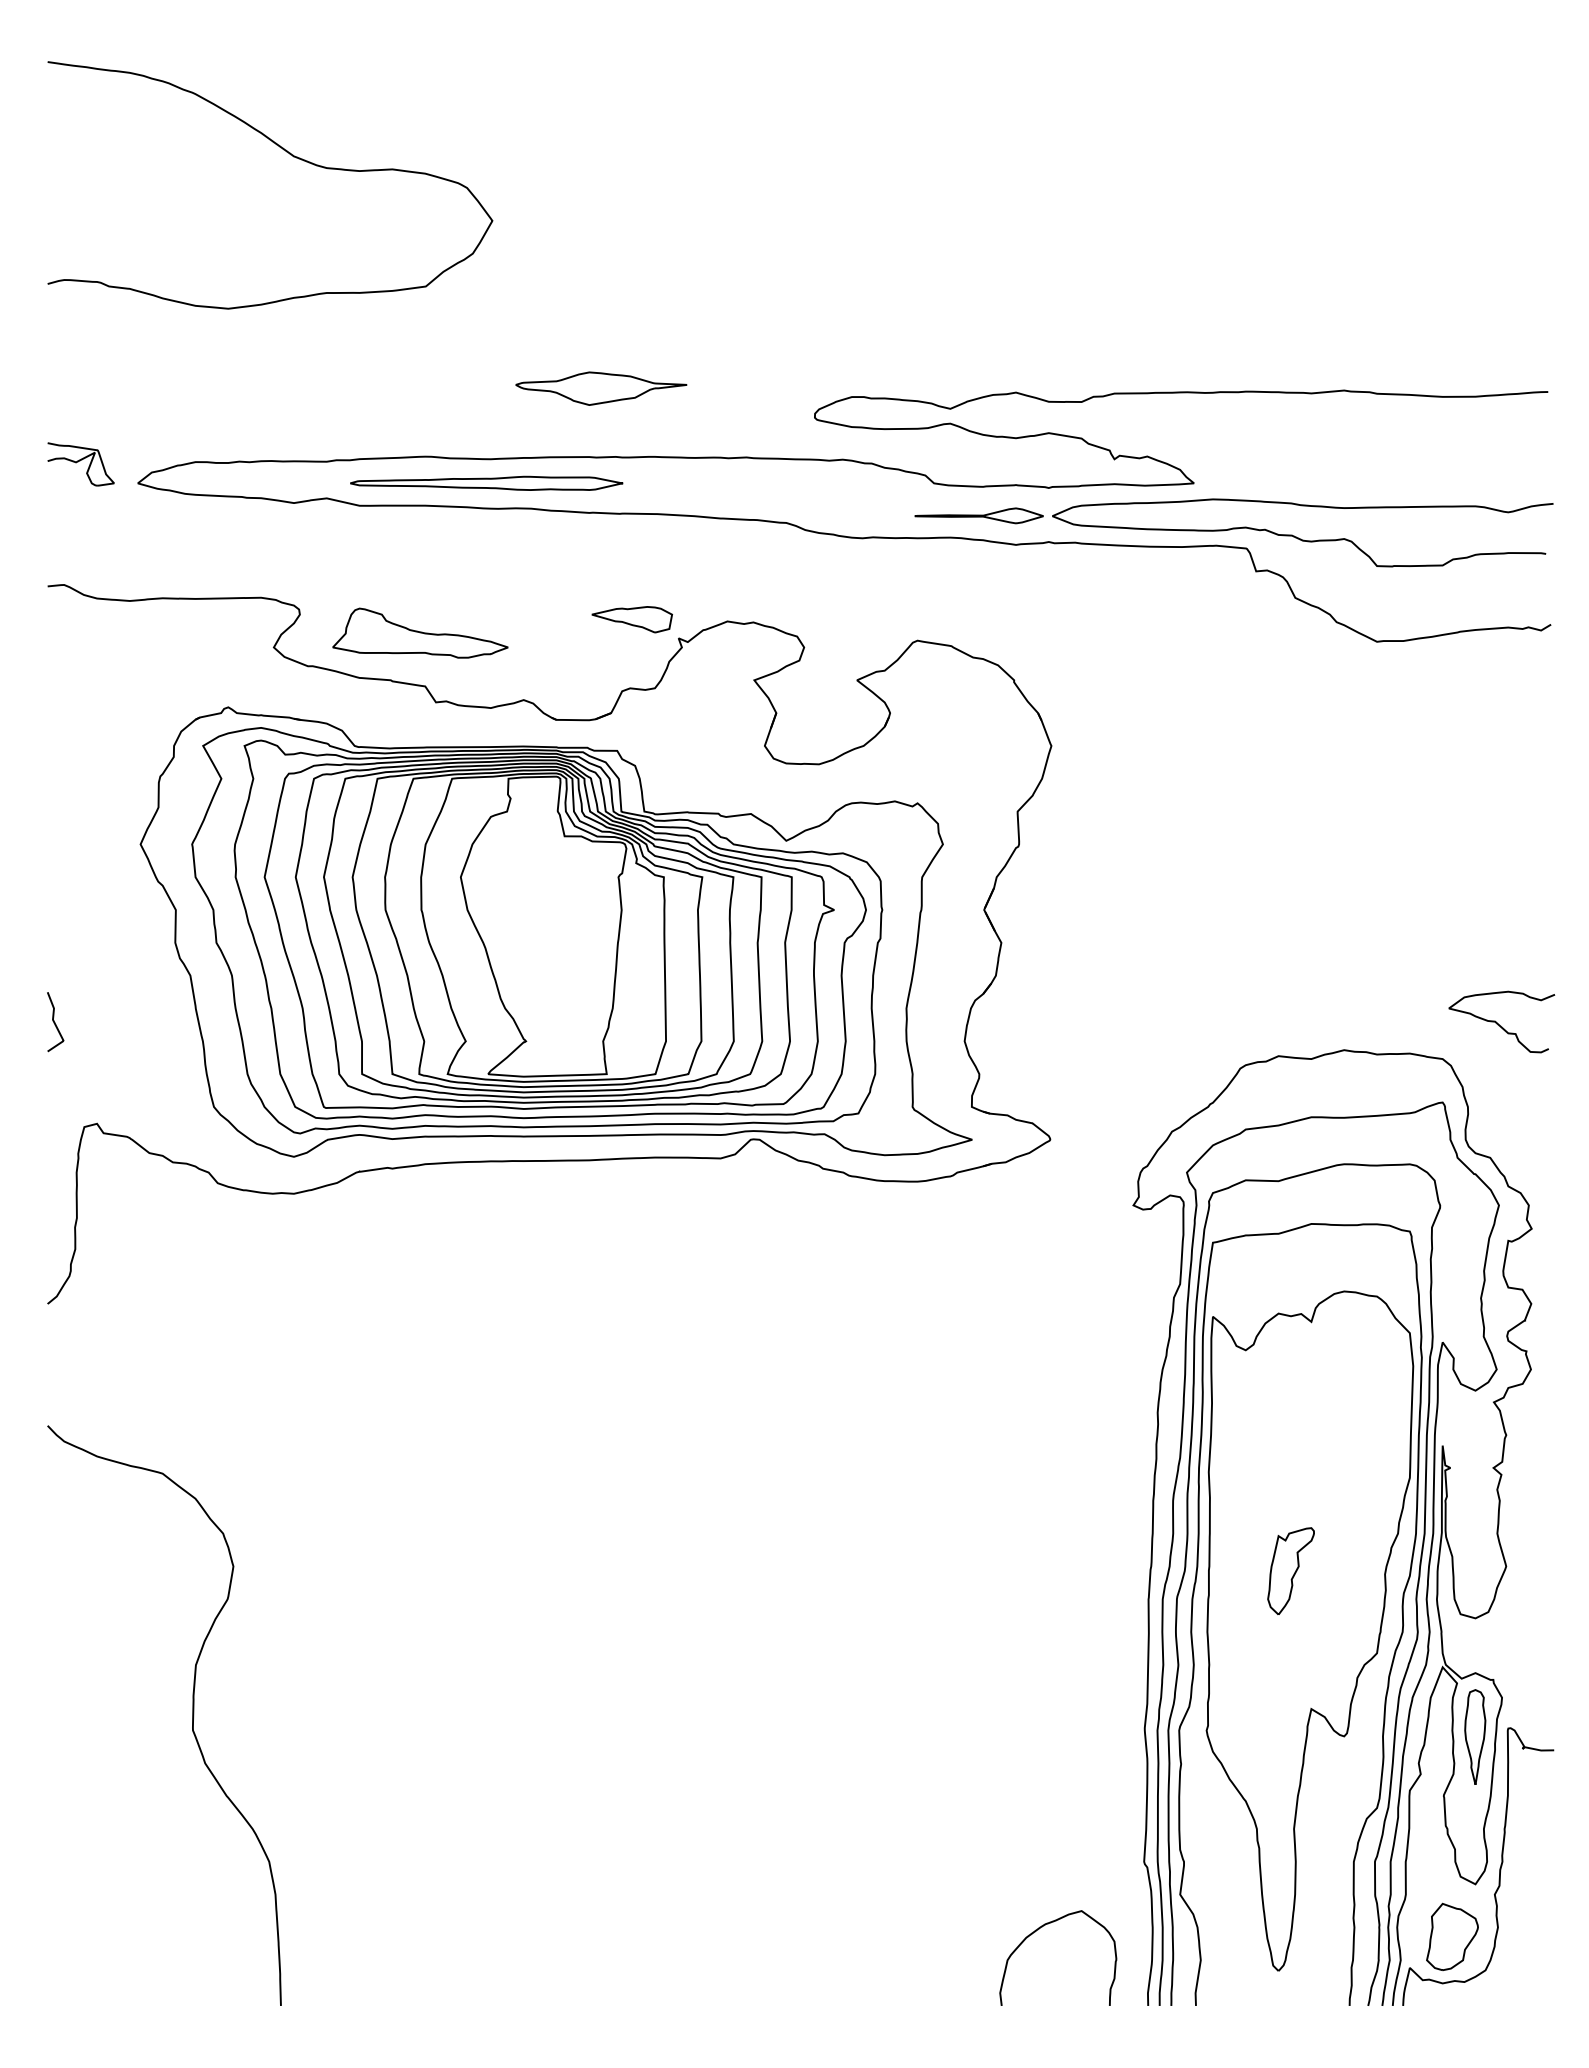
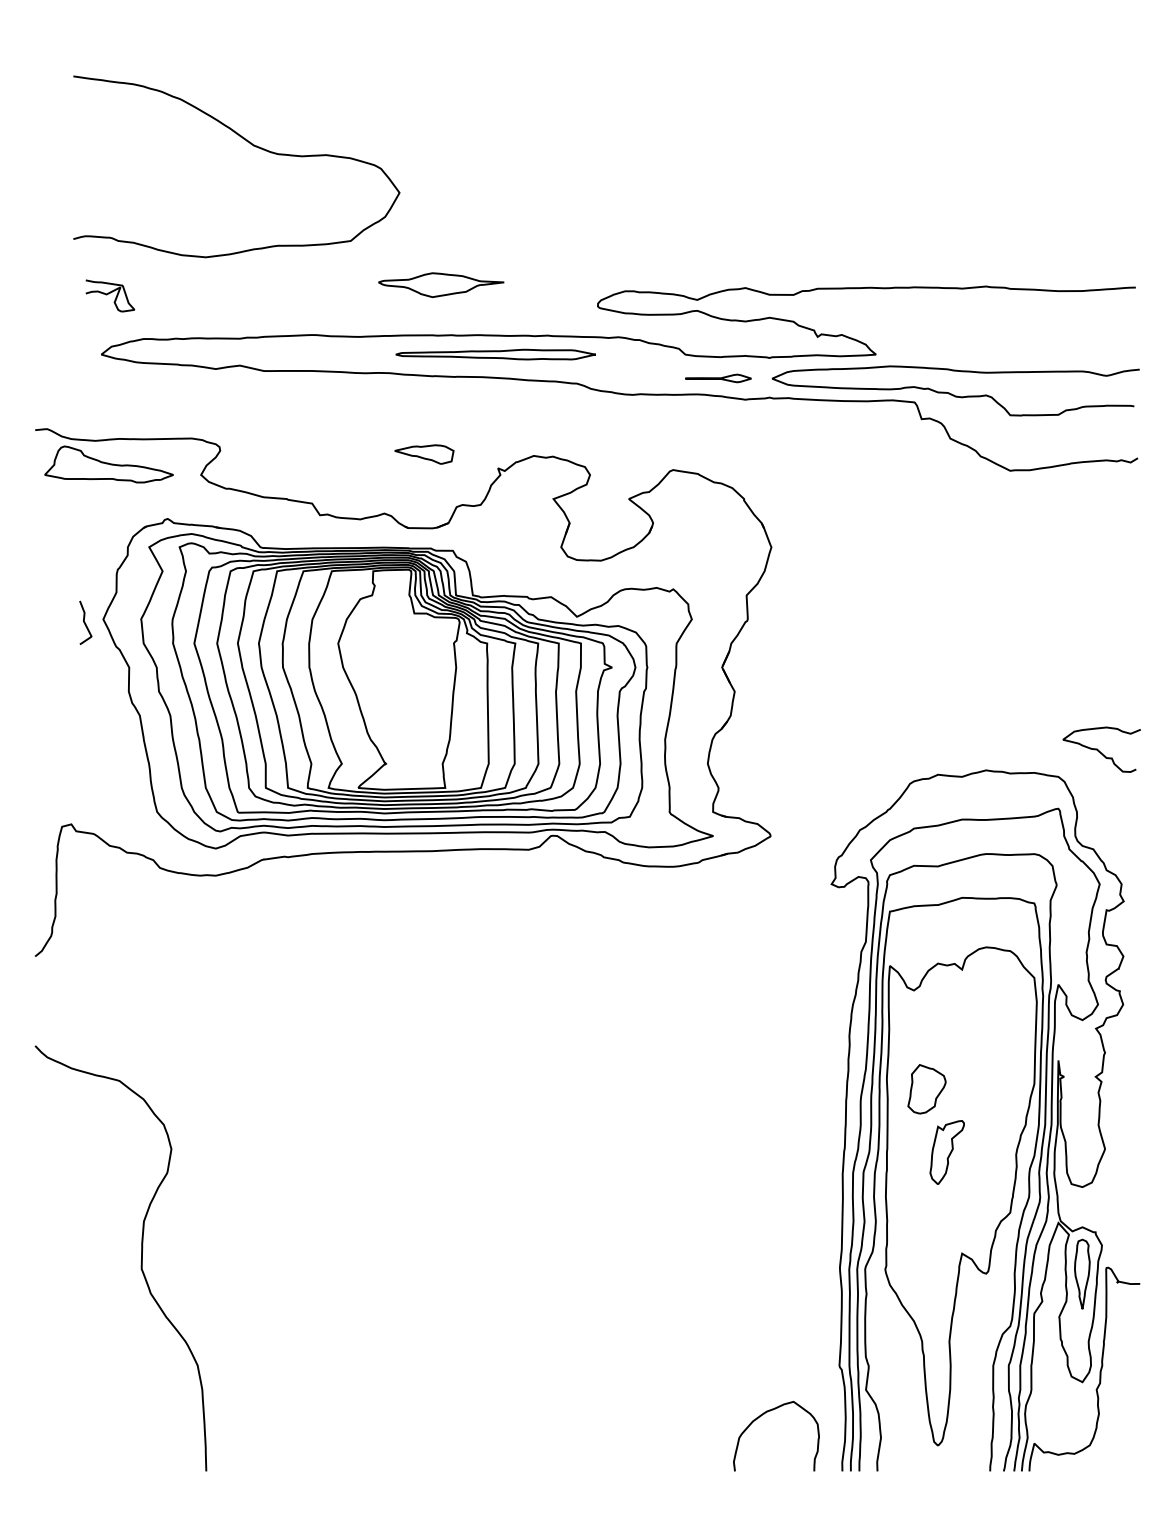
curve: (290, 155) -> (251, 144), moved
part: (80, 464) -> (109, 296), moved
part: (486, 482) -> (495, 353), moved
part: (978, 515) -> (717, 378), size x0.7
part: (631, 619) -> (423, 454), moved
part: (420, 632) -> (109, 463), moved
curve: (55, 1022) -> (85, 623), moved
part: (1452, 1936) -> (927, 1088), moved

